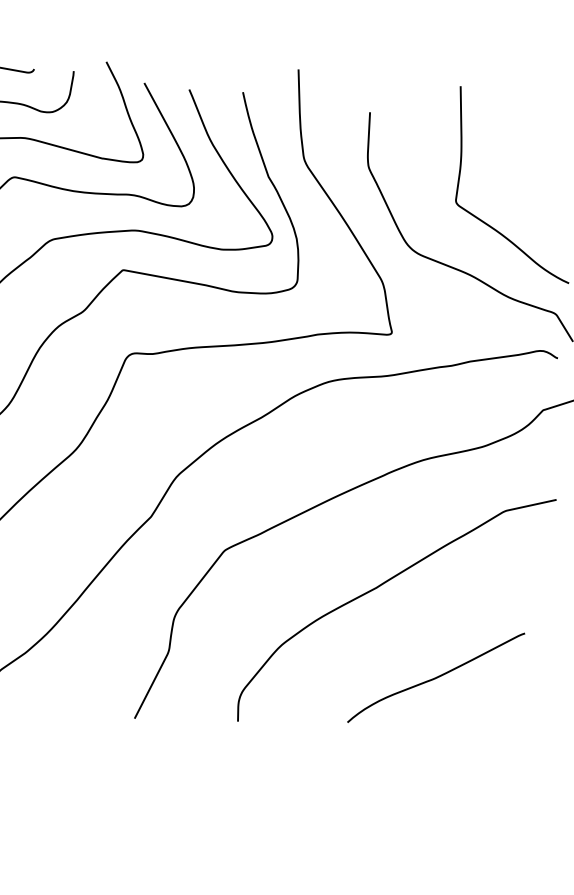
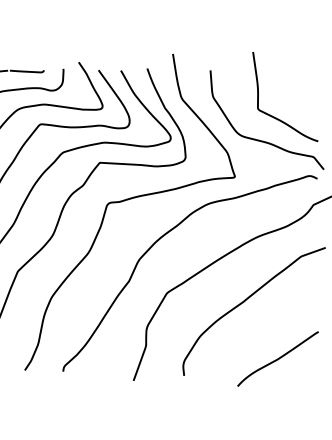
curve: (435, 676) -> (277, 358), moved

